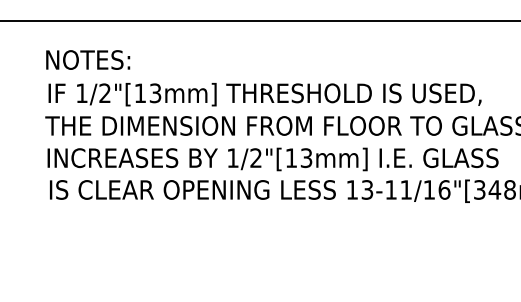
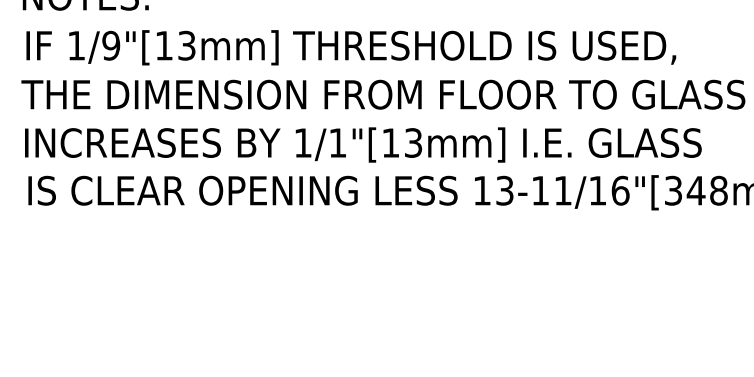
text: (104, 93) -> (110, 46), 1/2"[13mm] -> 1/9"[13mm]
text: (255, 157) -> (336, 142), 1/2"[13mm] -> 1/1"[13mm]

